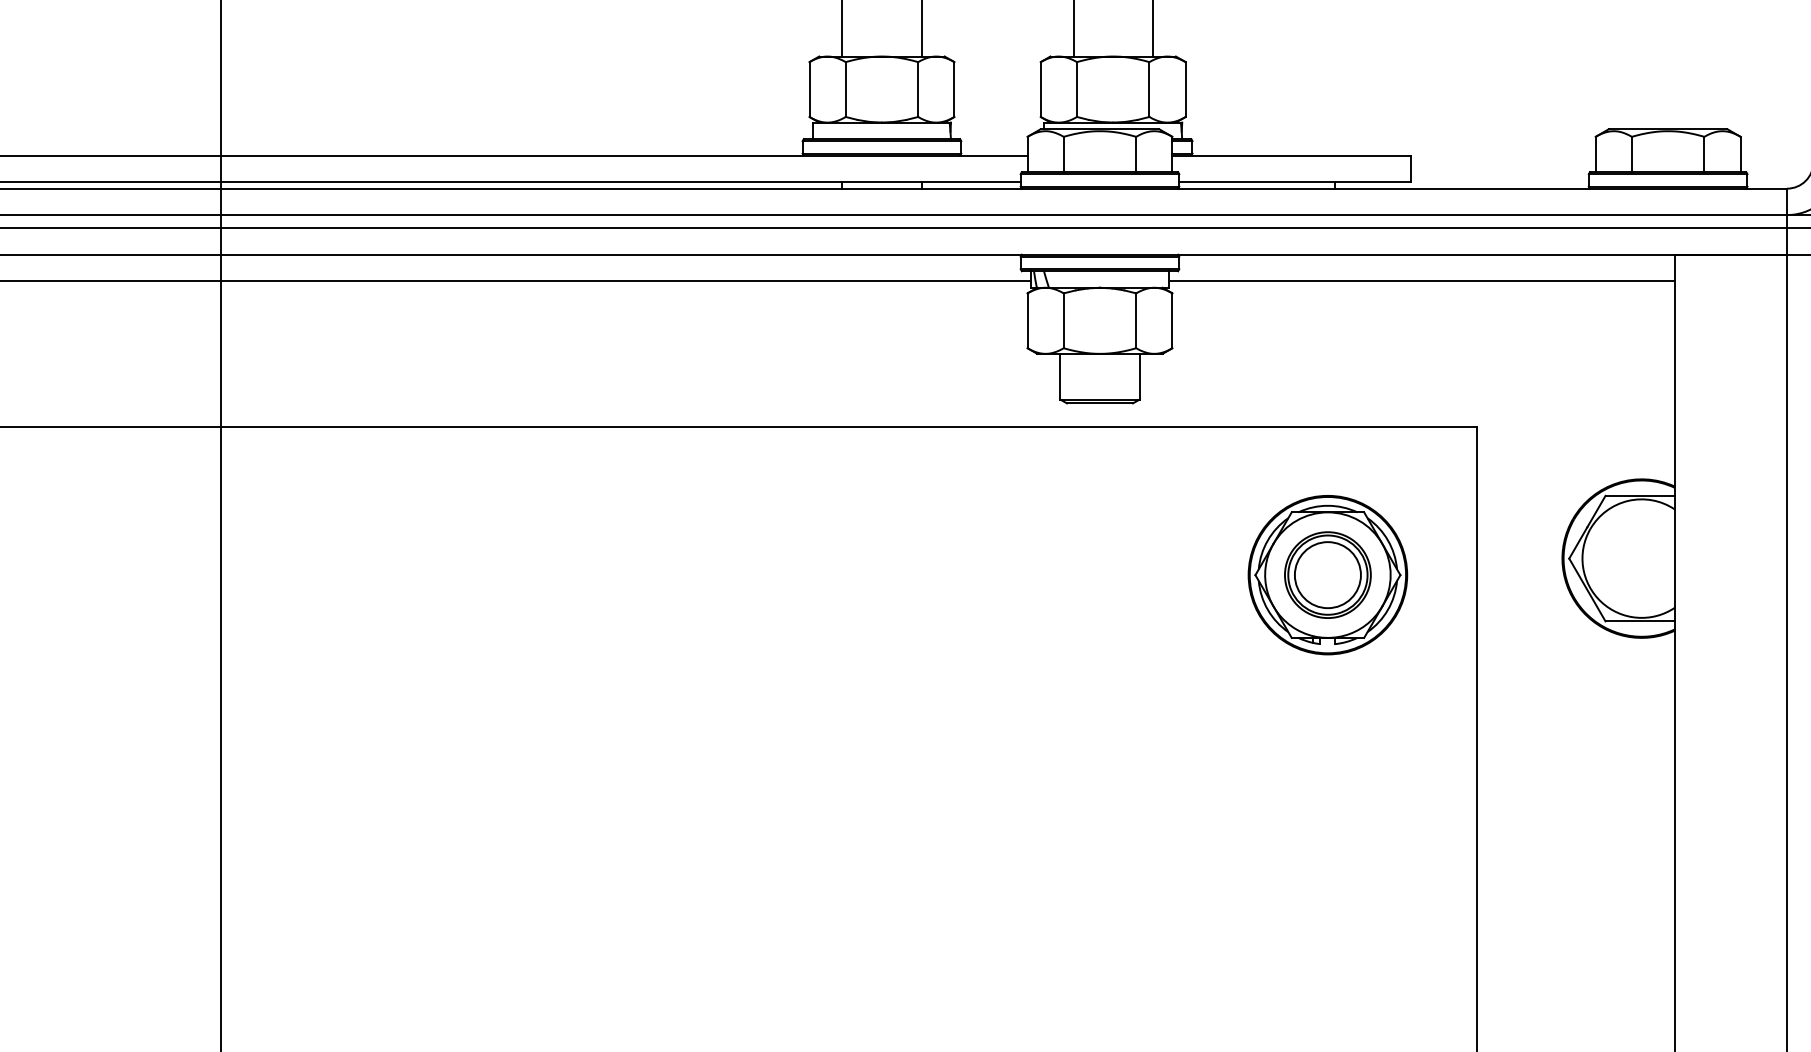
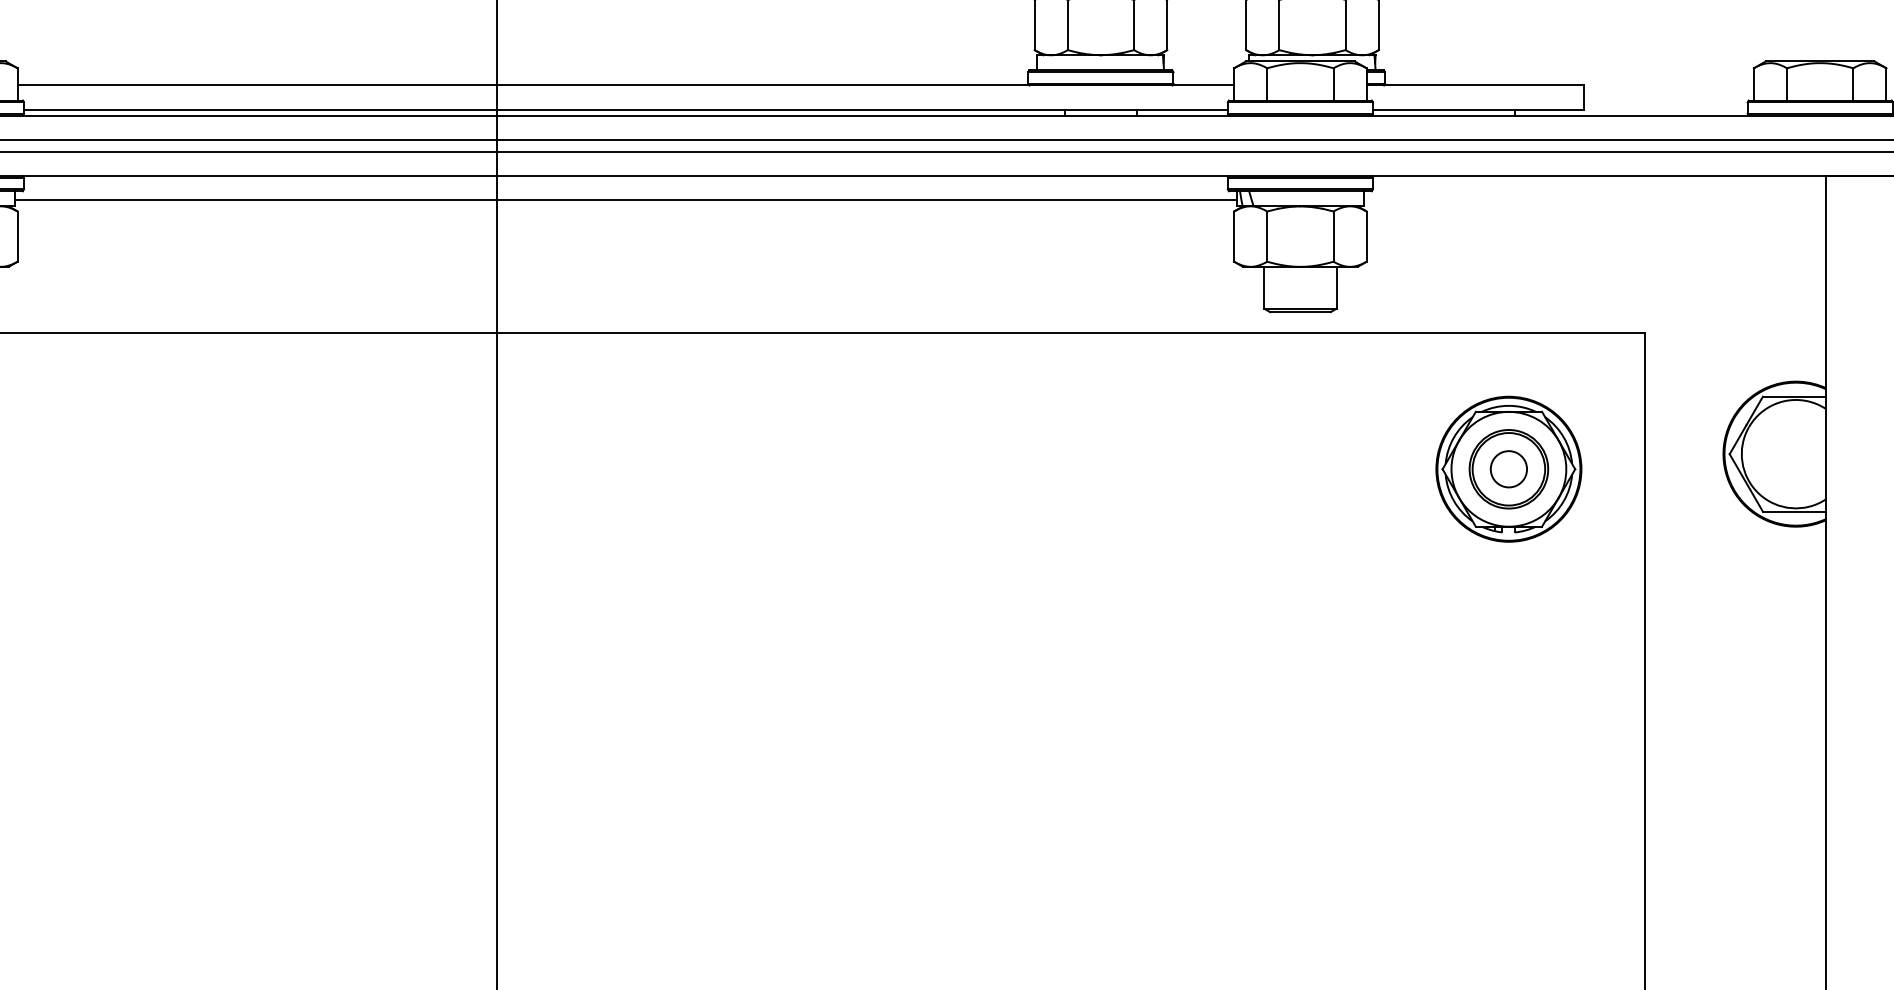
line: (1421, 281) -> (1594, 200), removed
circle: (1327, 575) -> (1508, 469), size x0.6

